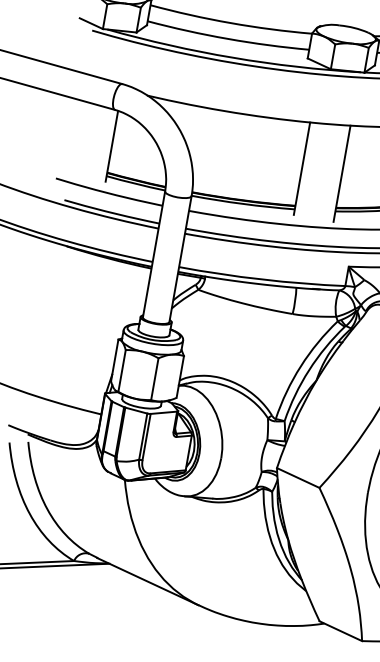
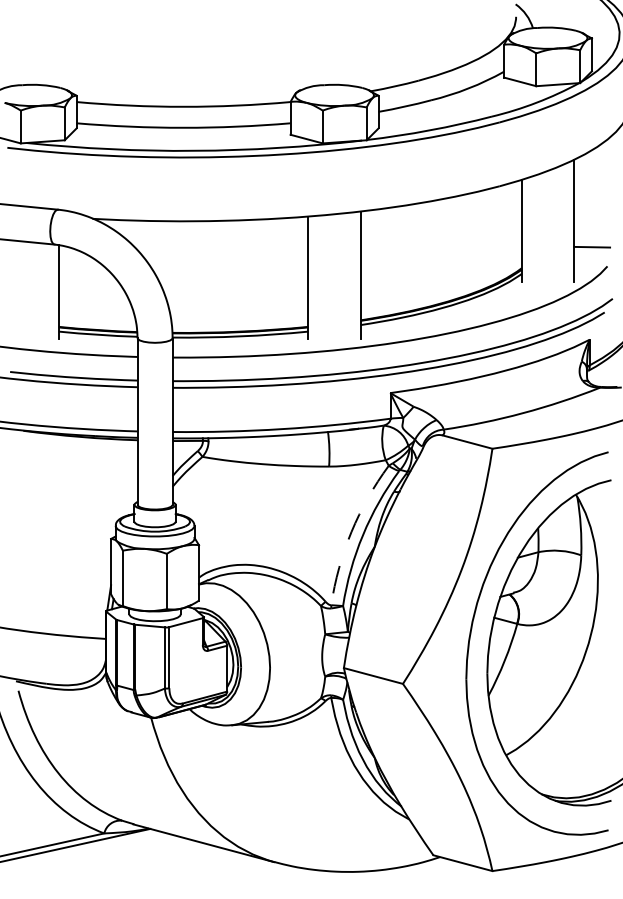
arc: (300, 366) -> (351, 531), solid -> dashed

